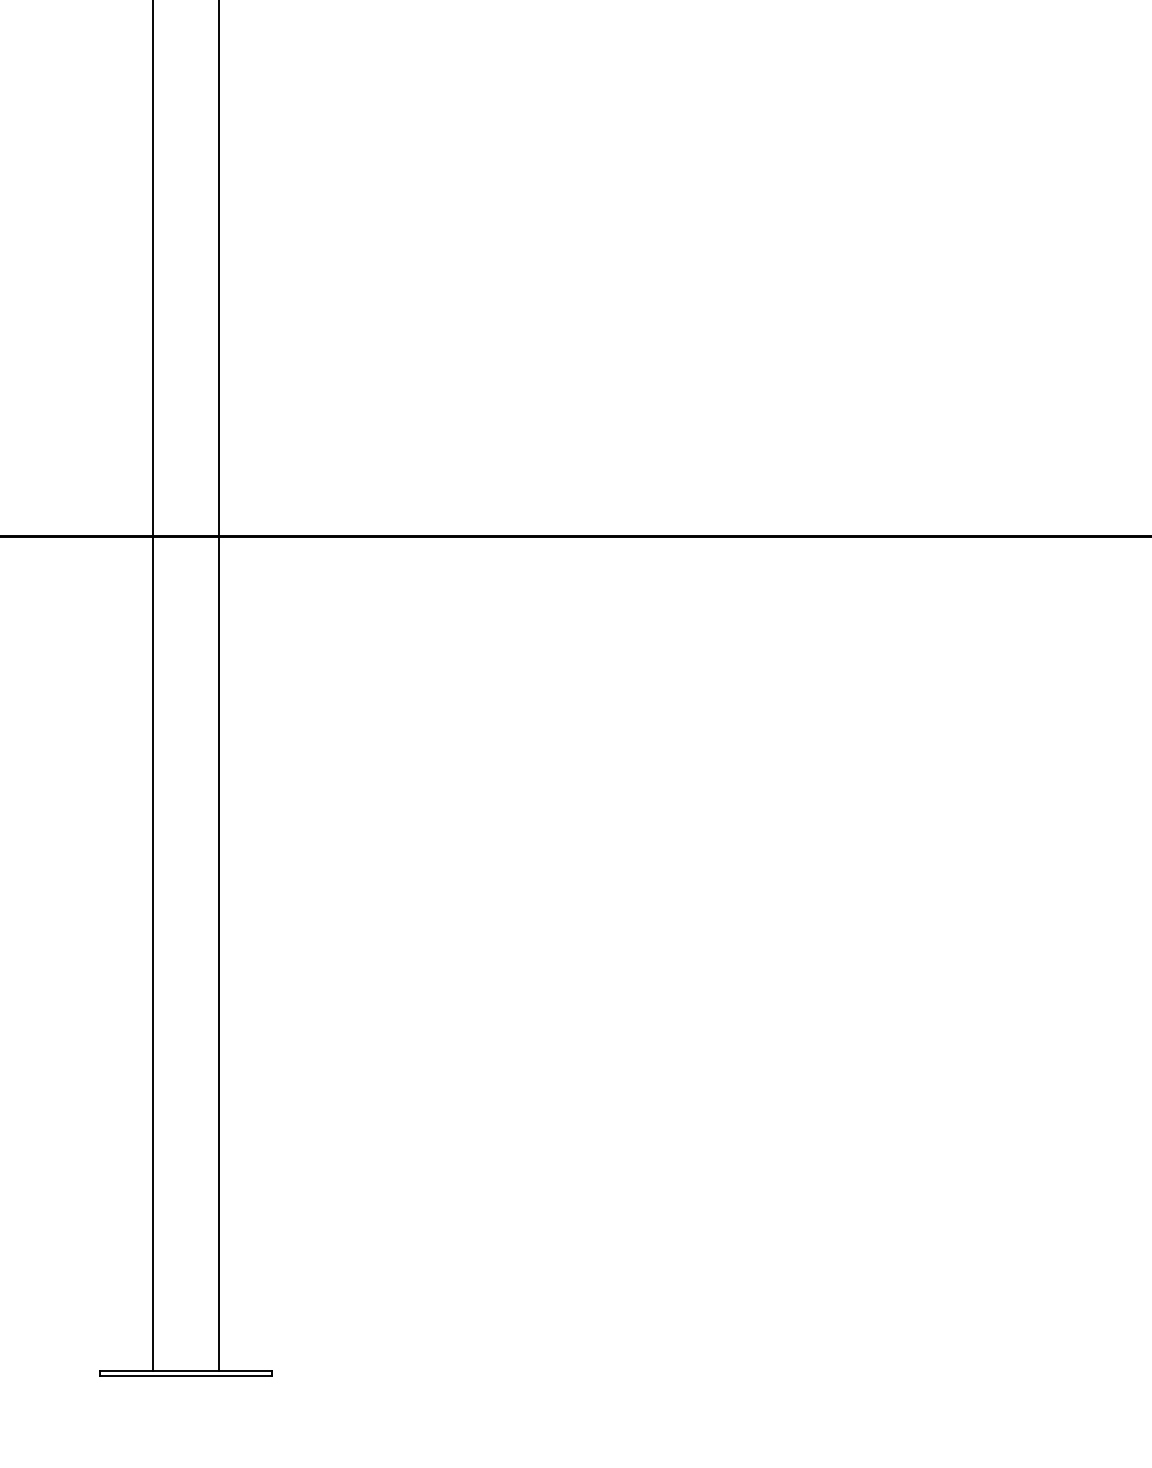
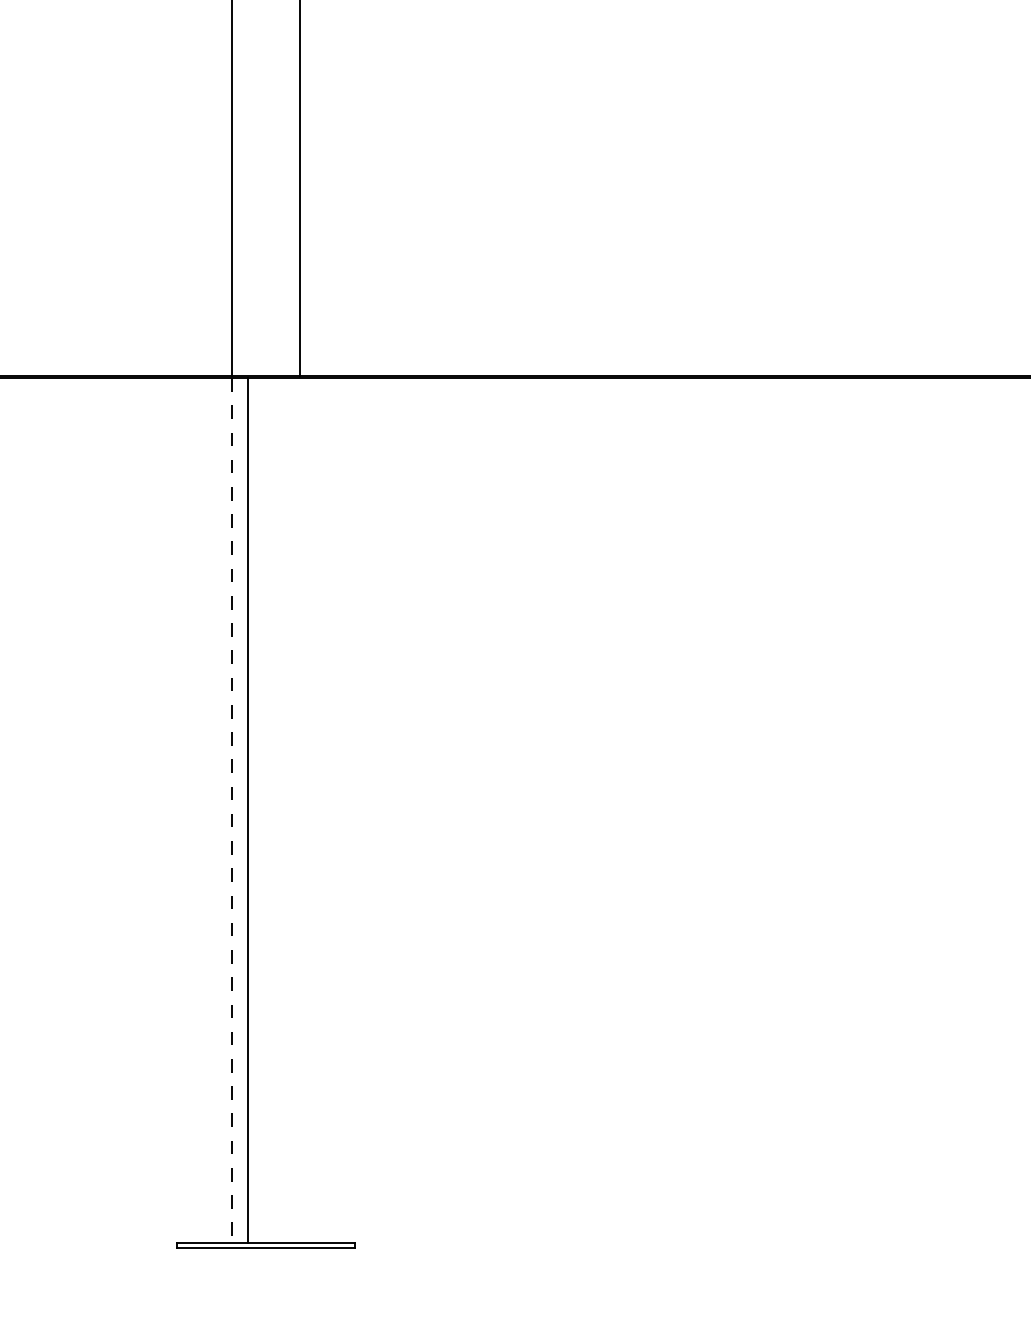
line: (218, 953) -> (248, 809), moved
line: (152, 954) -> (231, 811), solid -> dashed

